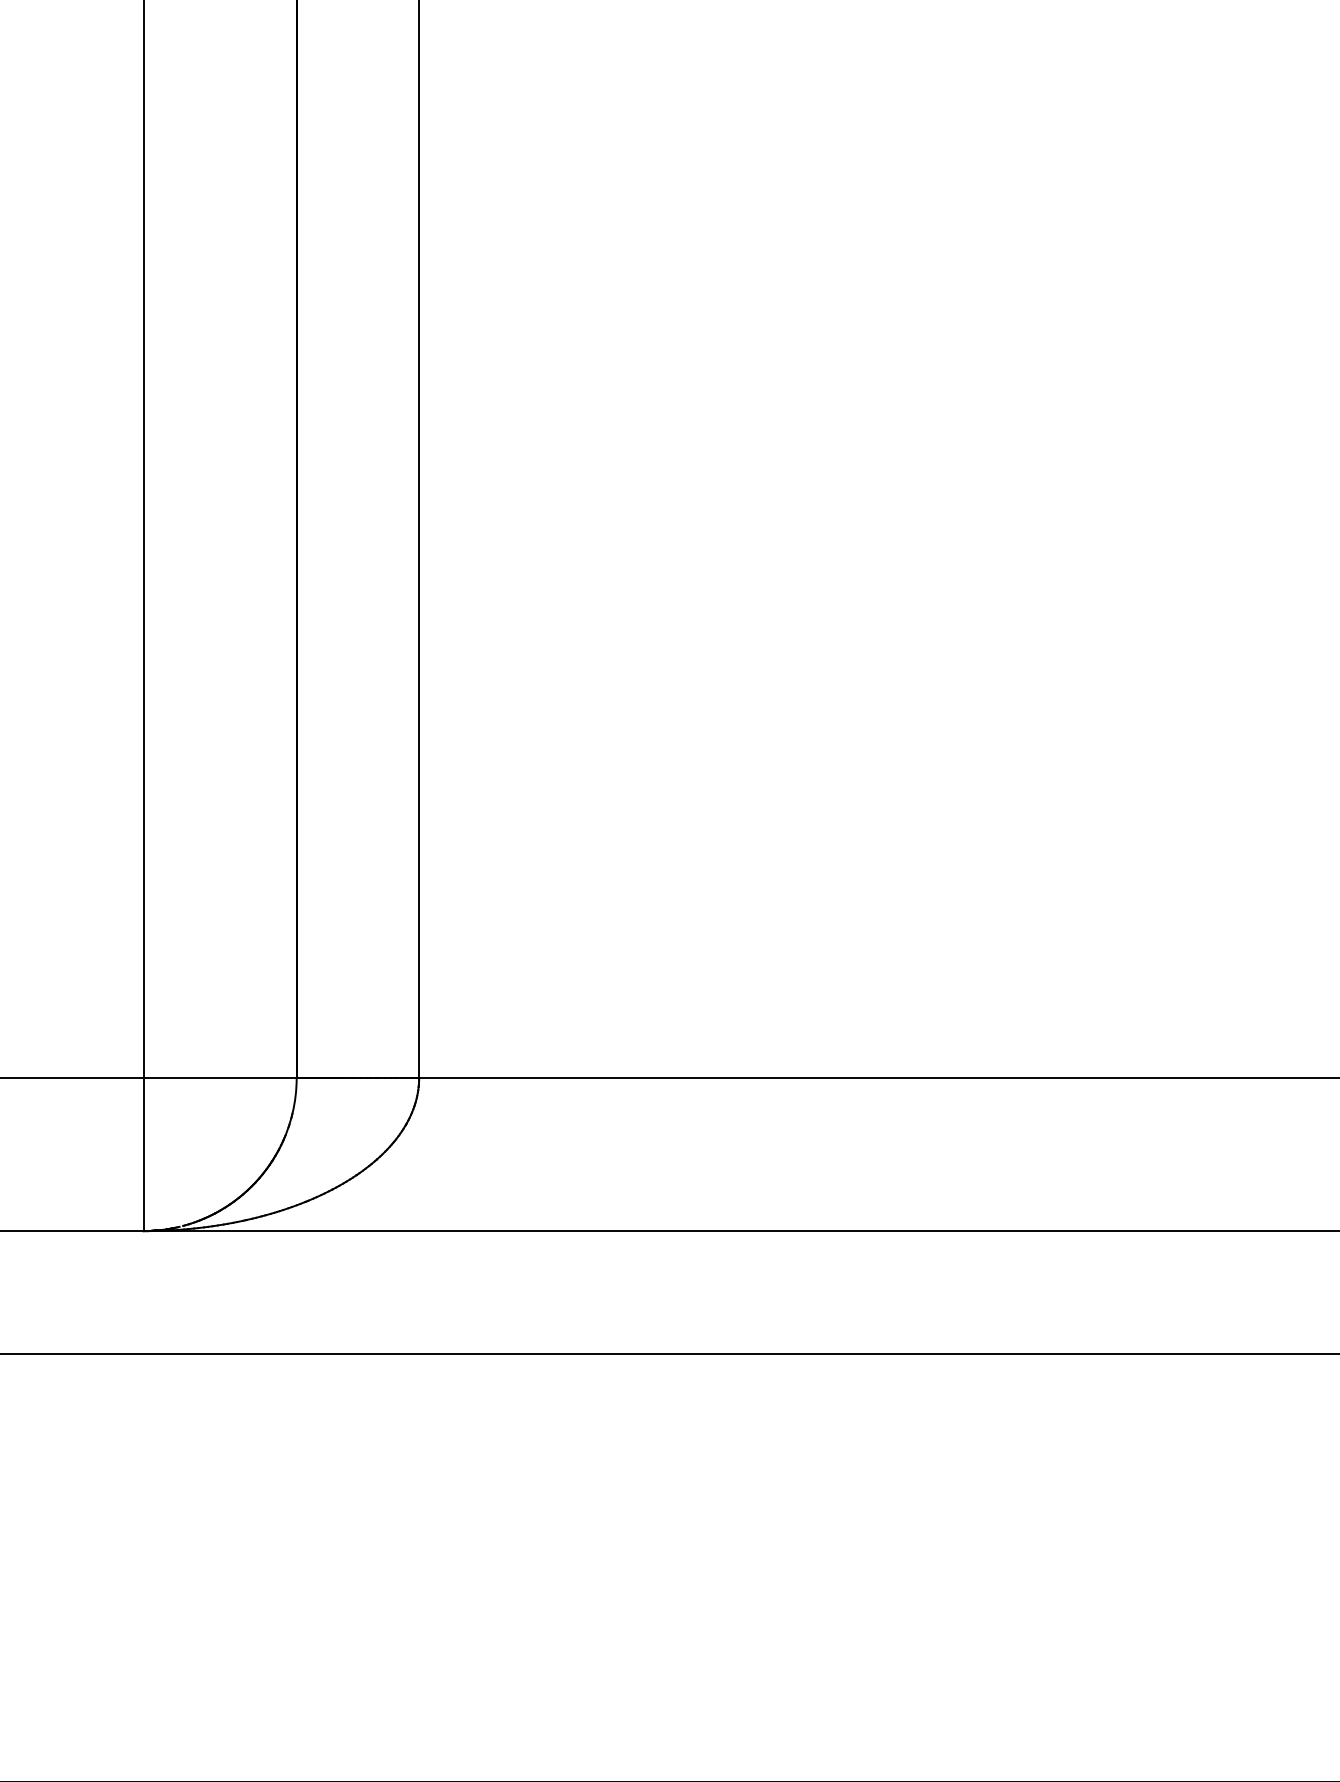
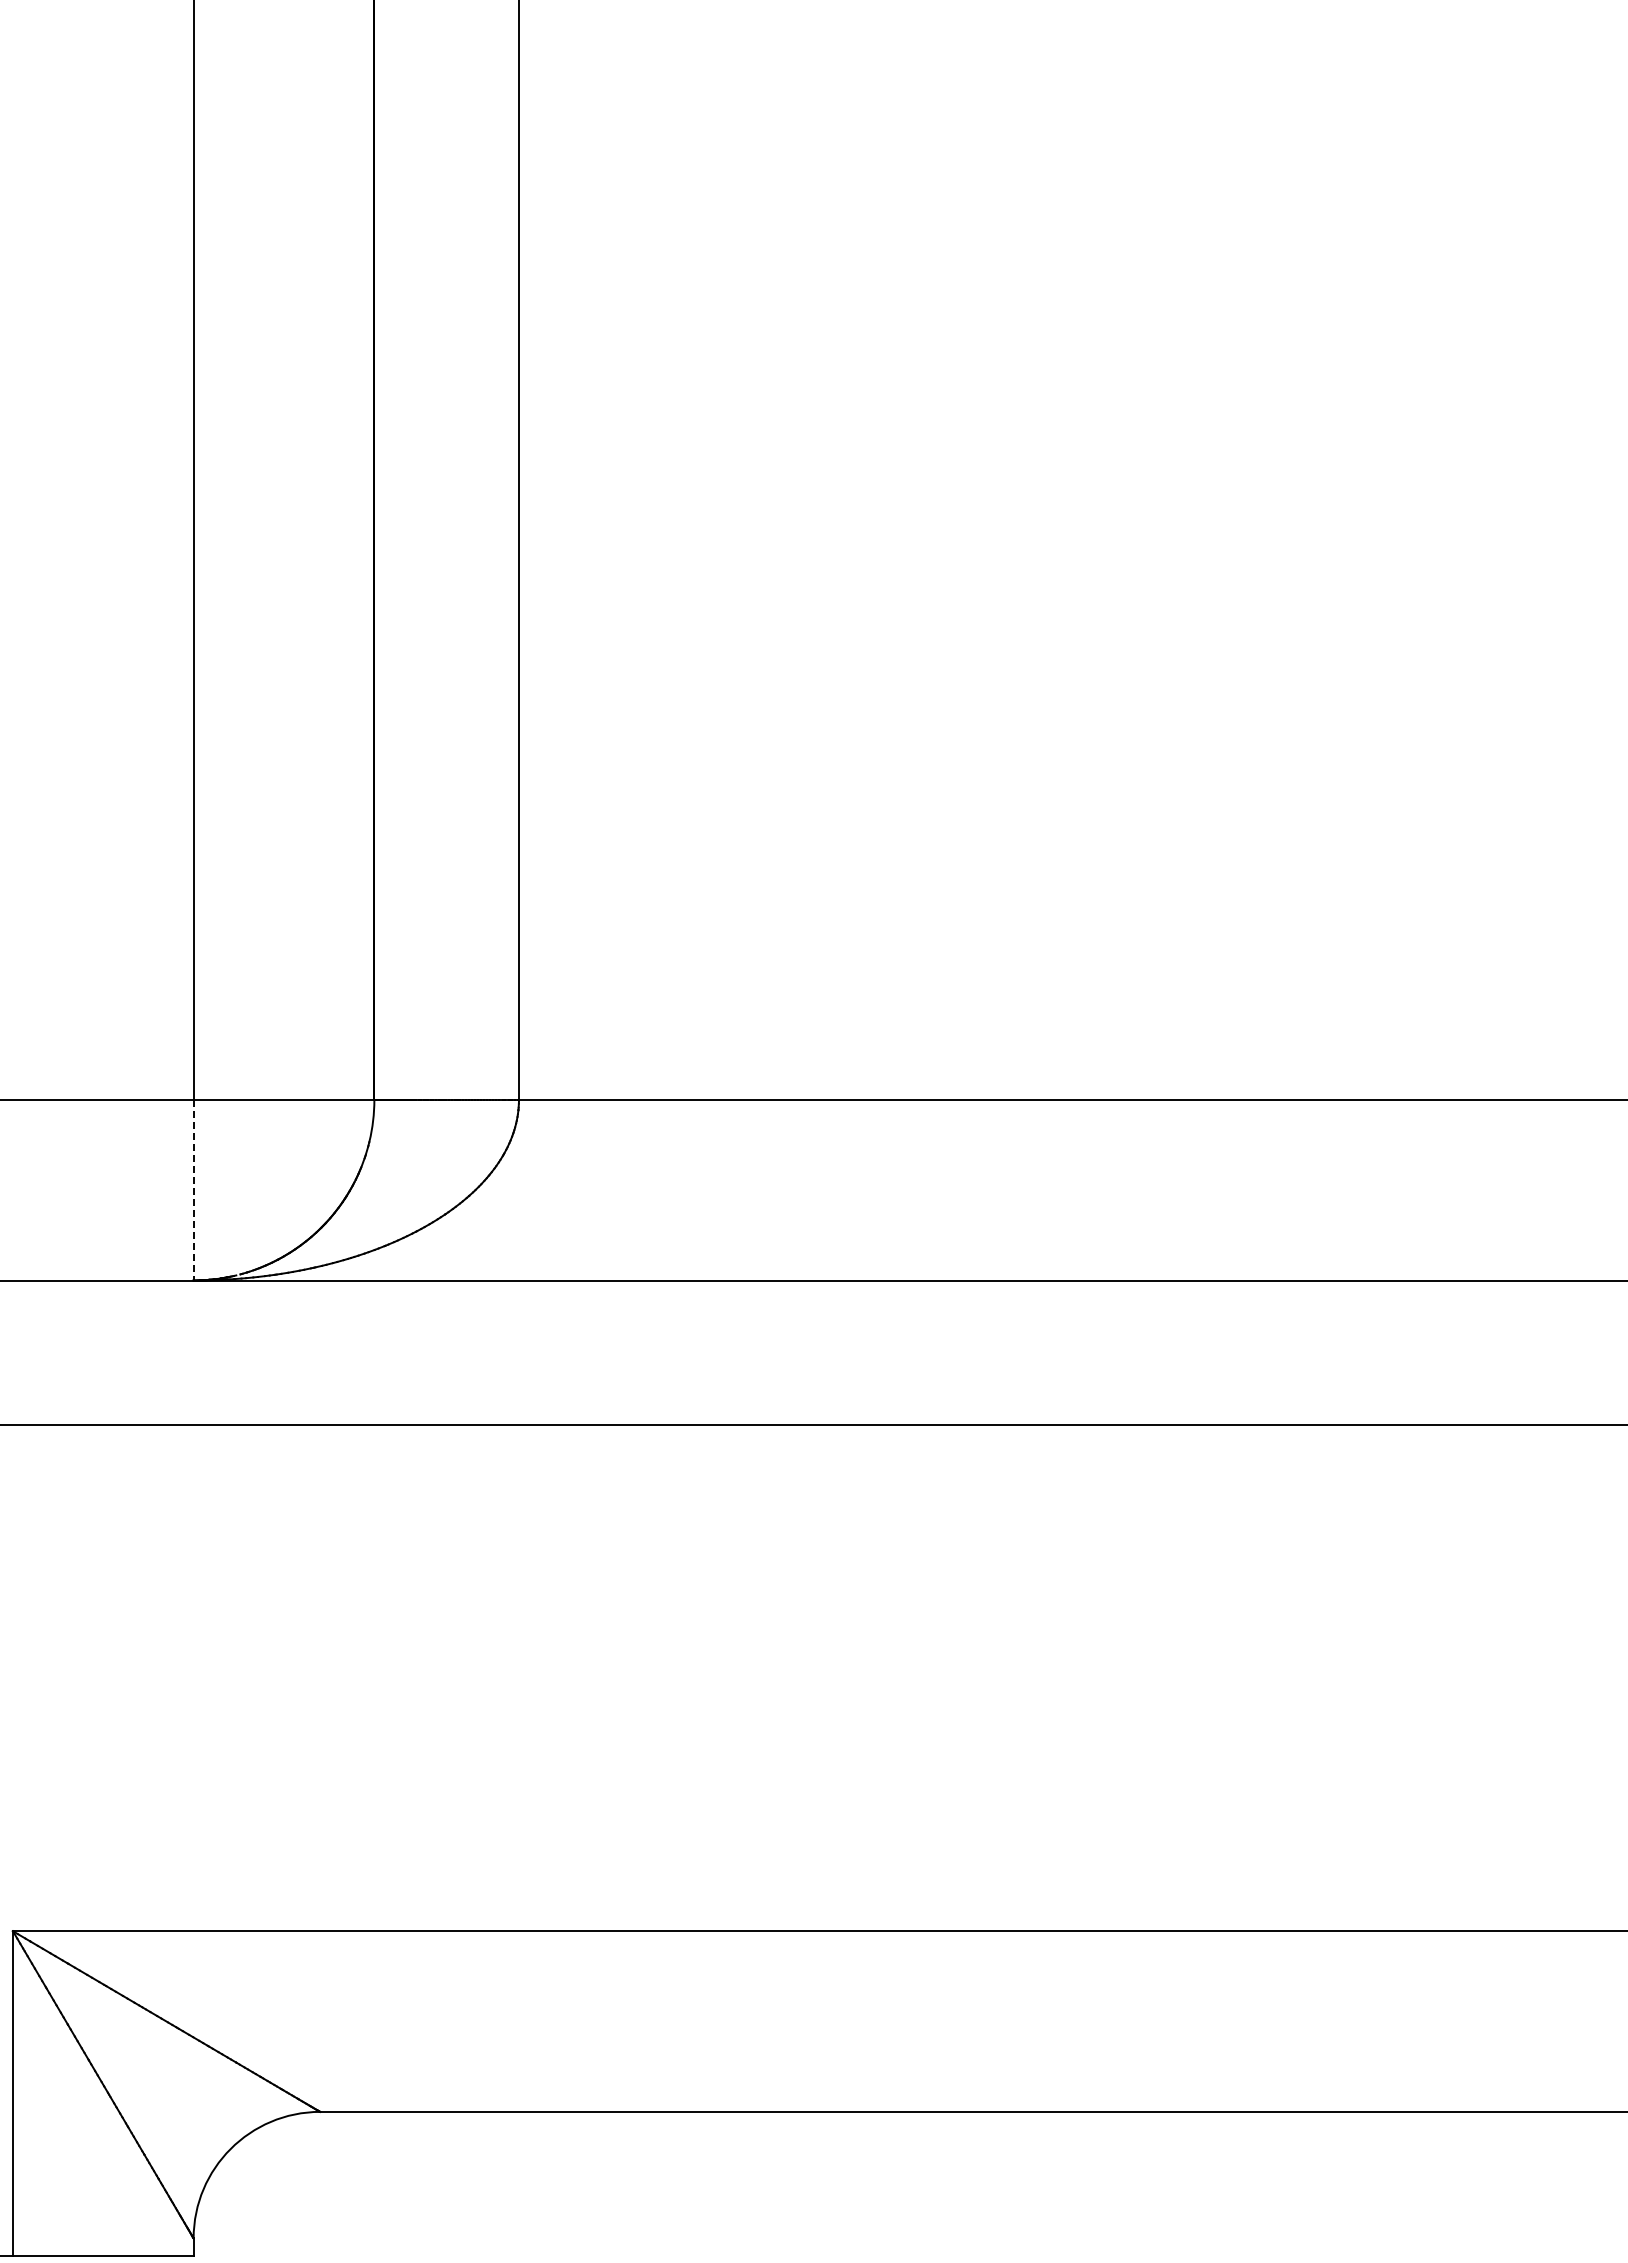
line: (143, 1154) -> (193, 1190), solid -> dashed

